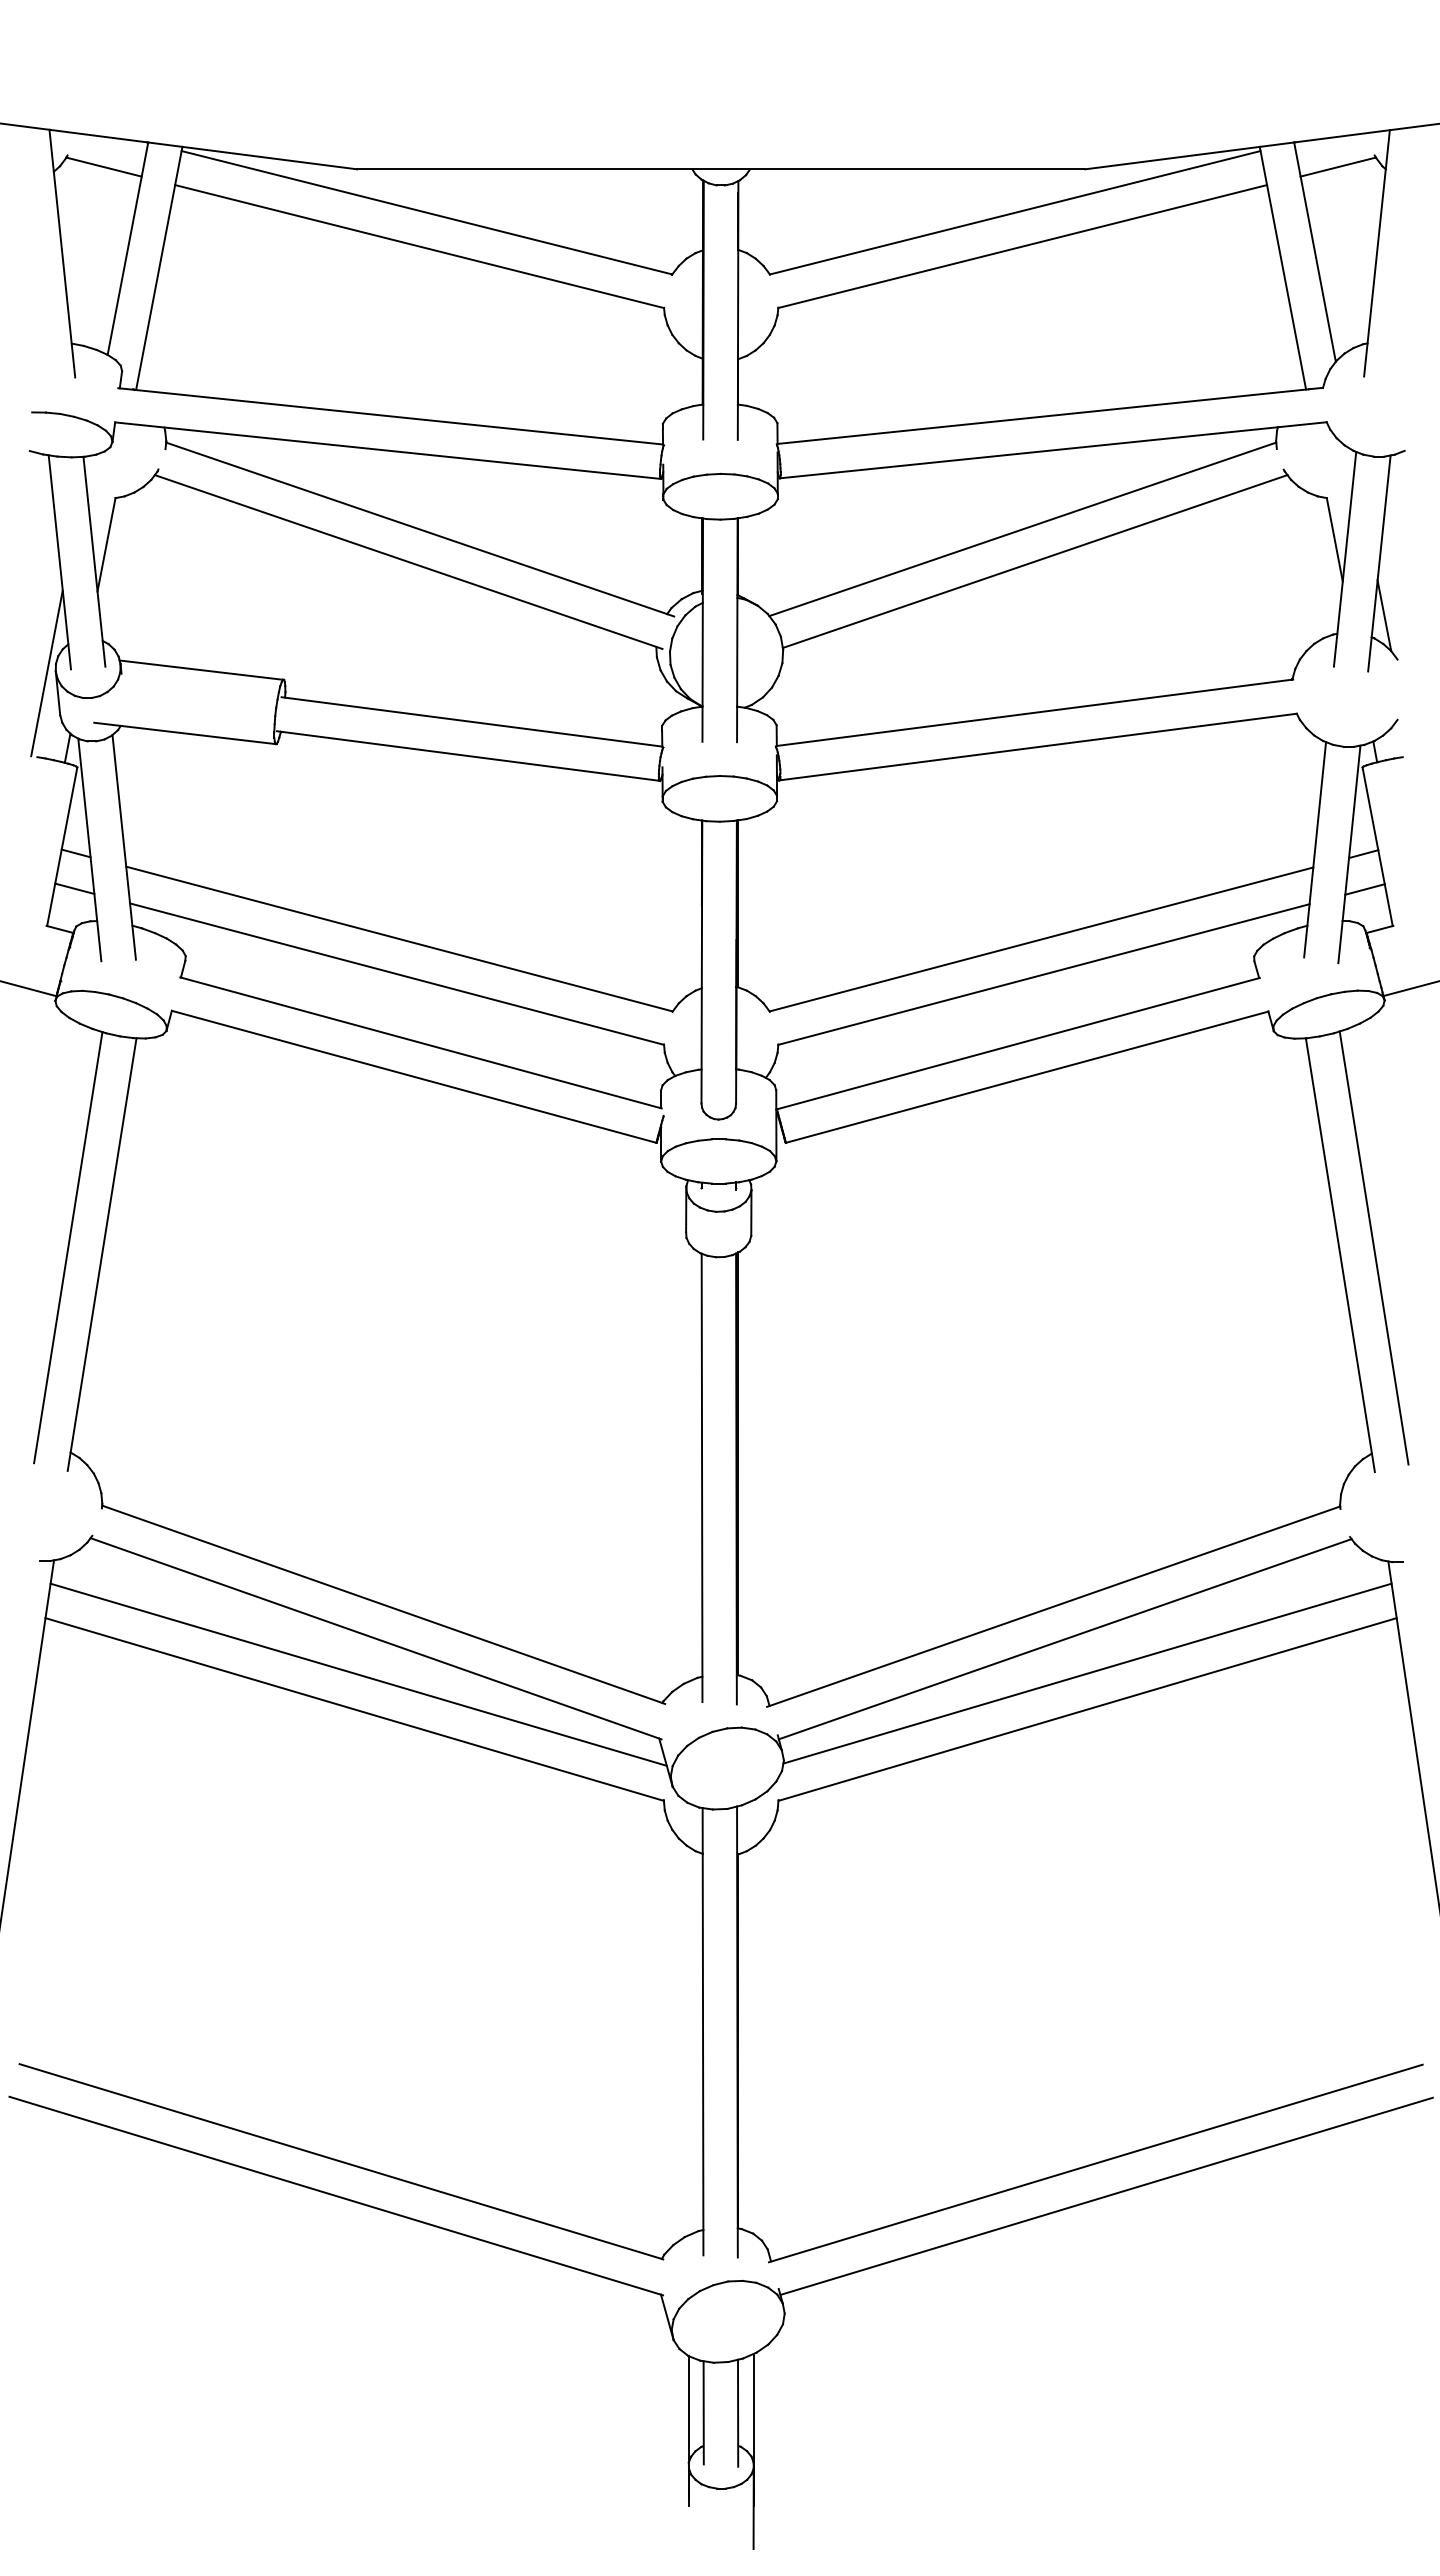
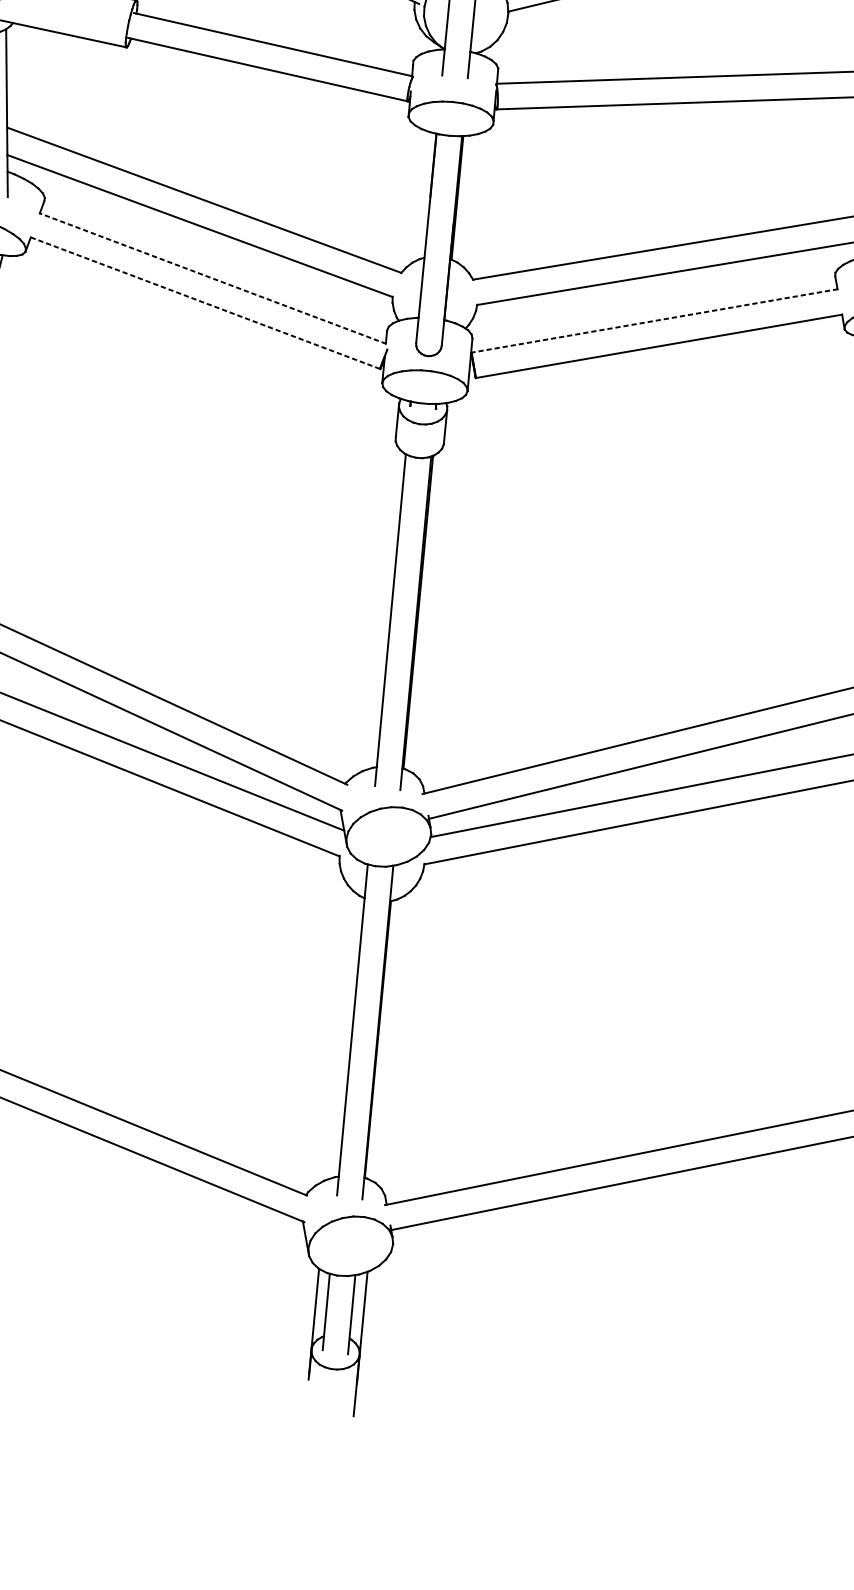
line: (420, 1042) -> (212, 278), solid -> dashed
line: (1017, 1043) -> (654, 320), solid -> dashed
line: (414, 1076) -> (205, 302), solid -> dashed

